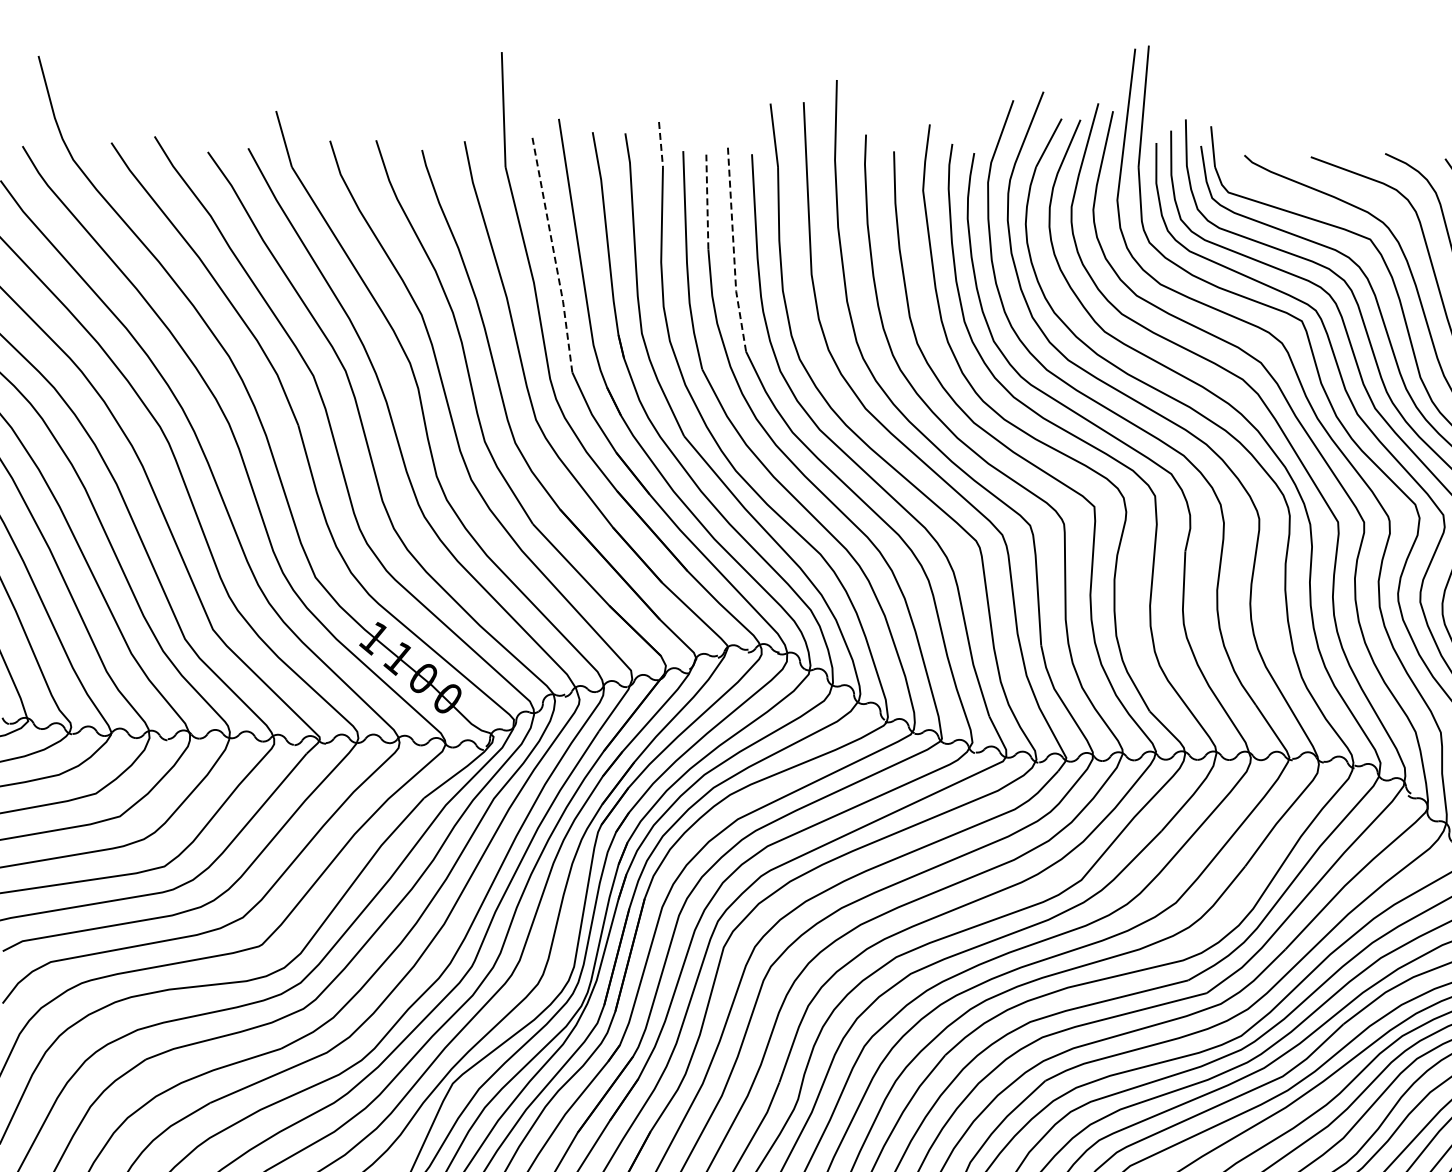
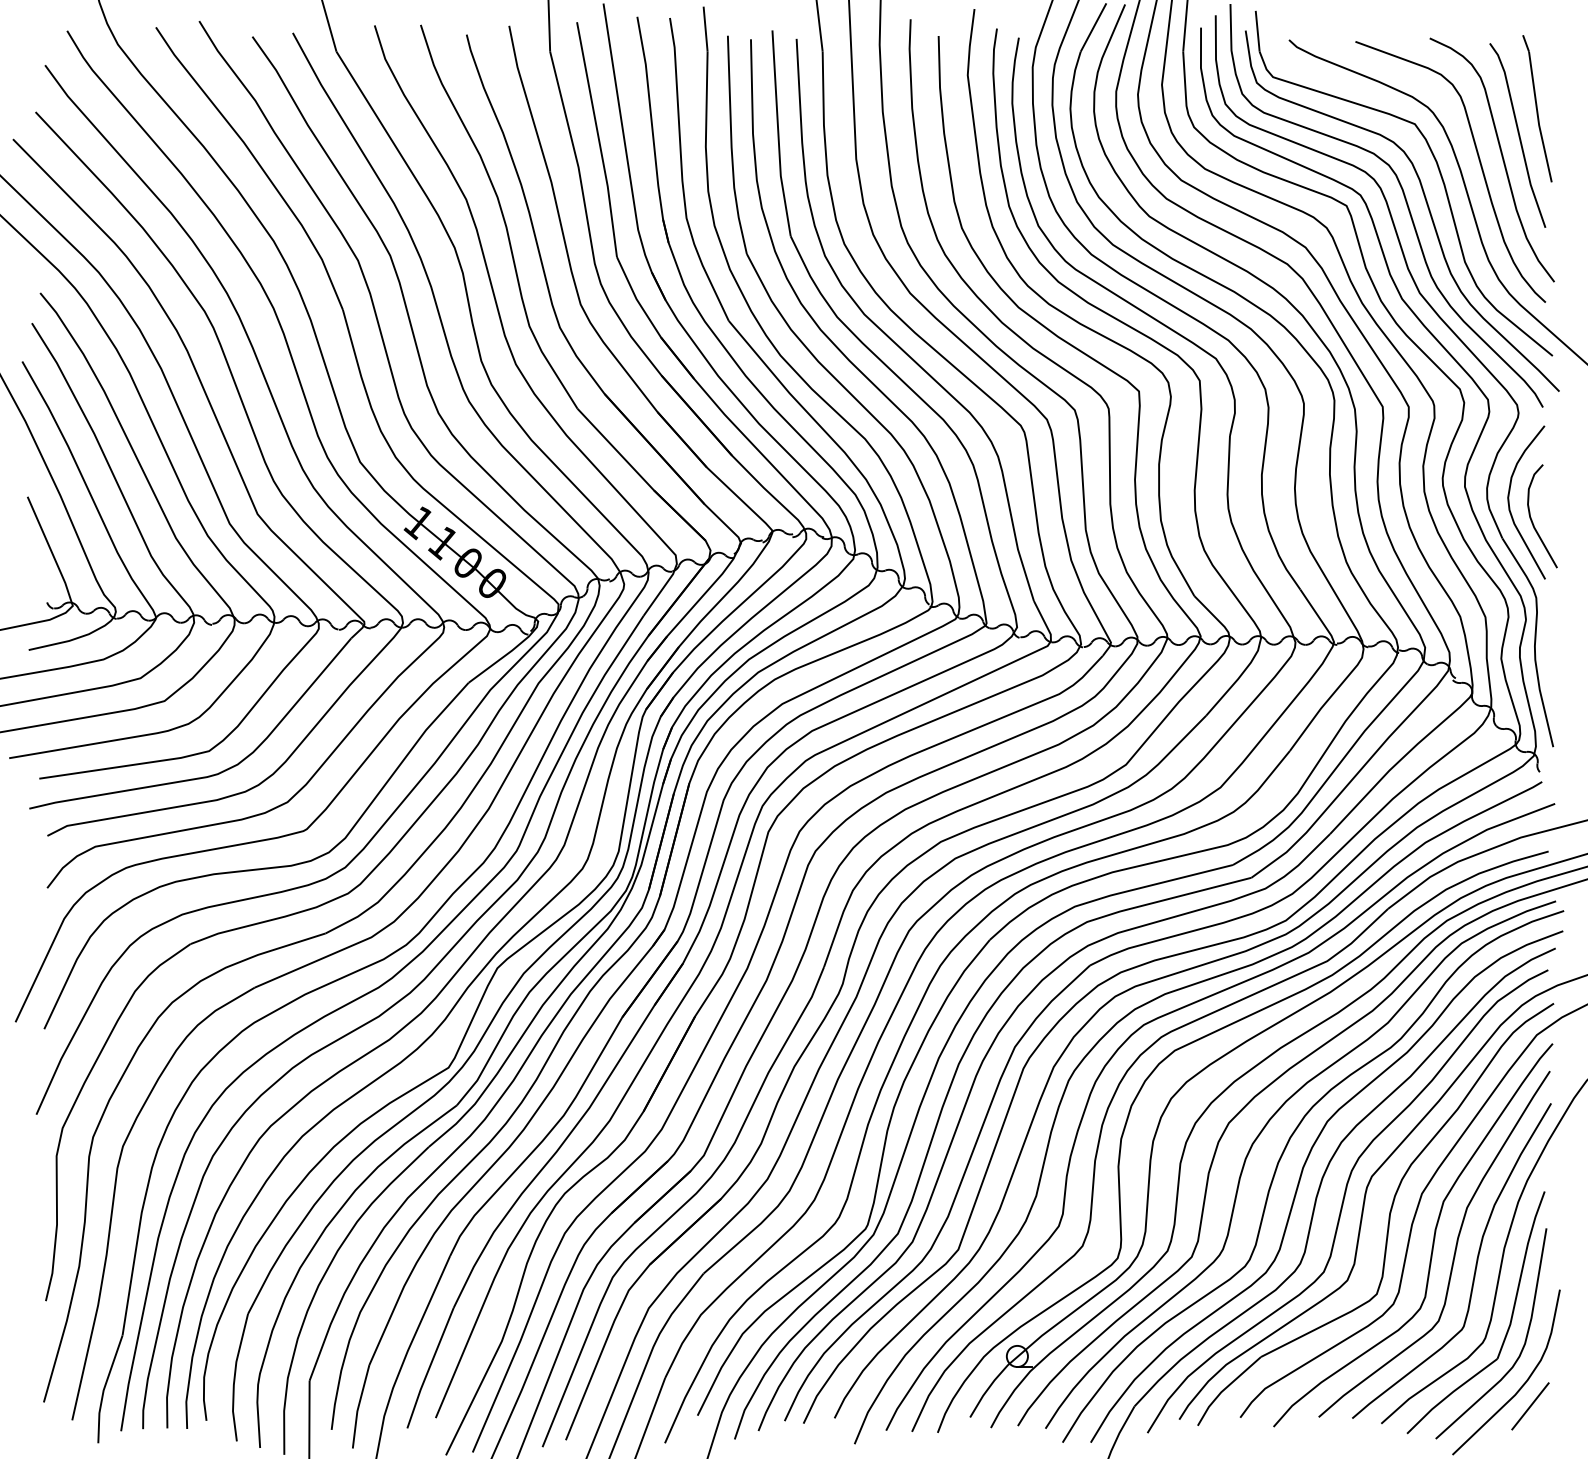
line: (660, 144) -> (705, 29), dashed -> solid
line: (706, 201) -> (751, 86), dashed -> solid
line: (733, 249) -> (778, 134), dashed -> solid
line: (553, 254) -> (598, 139), dashed -> solid

